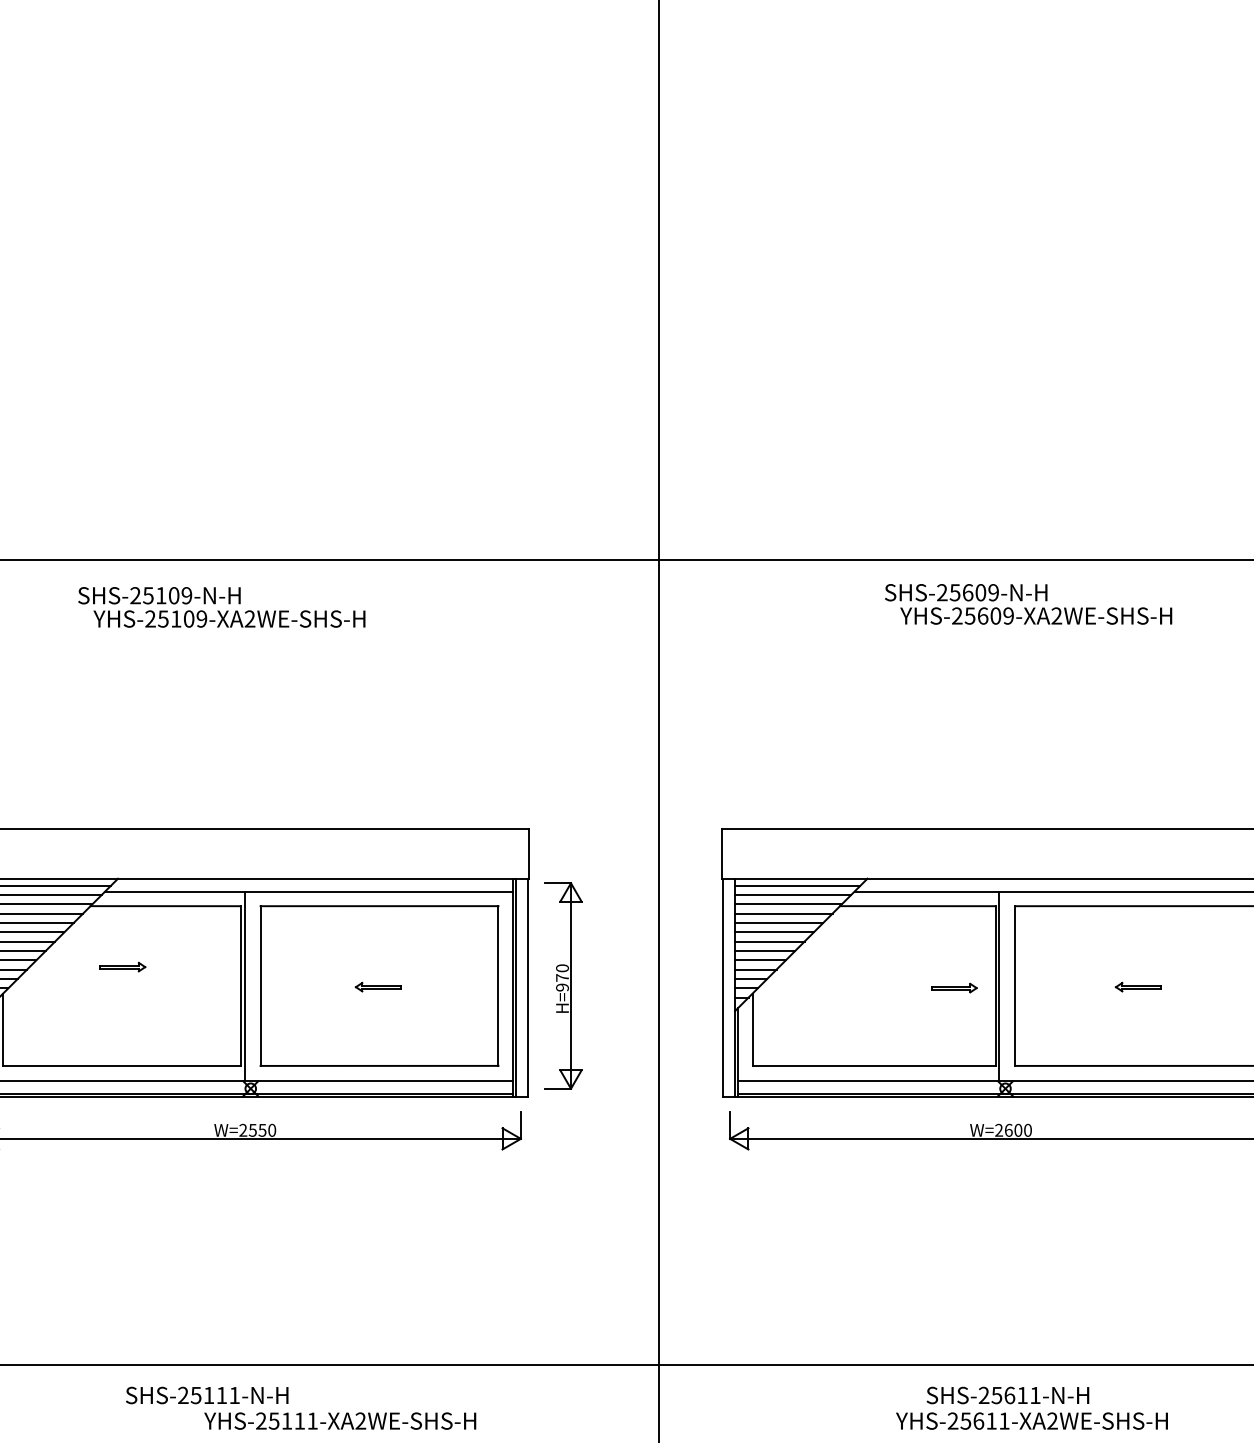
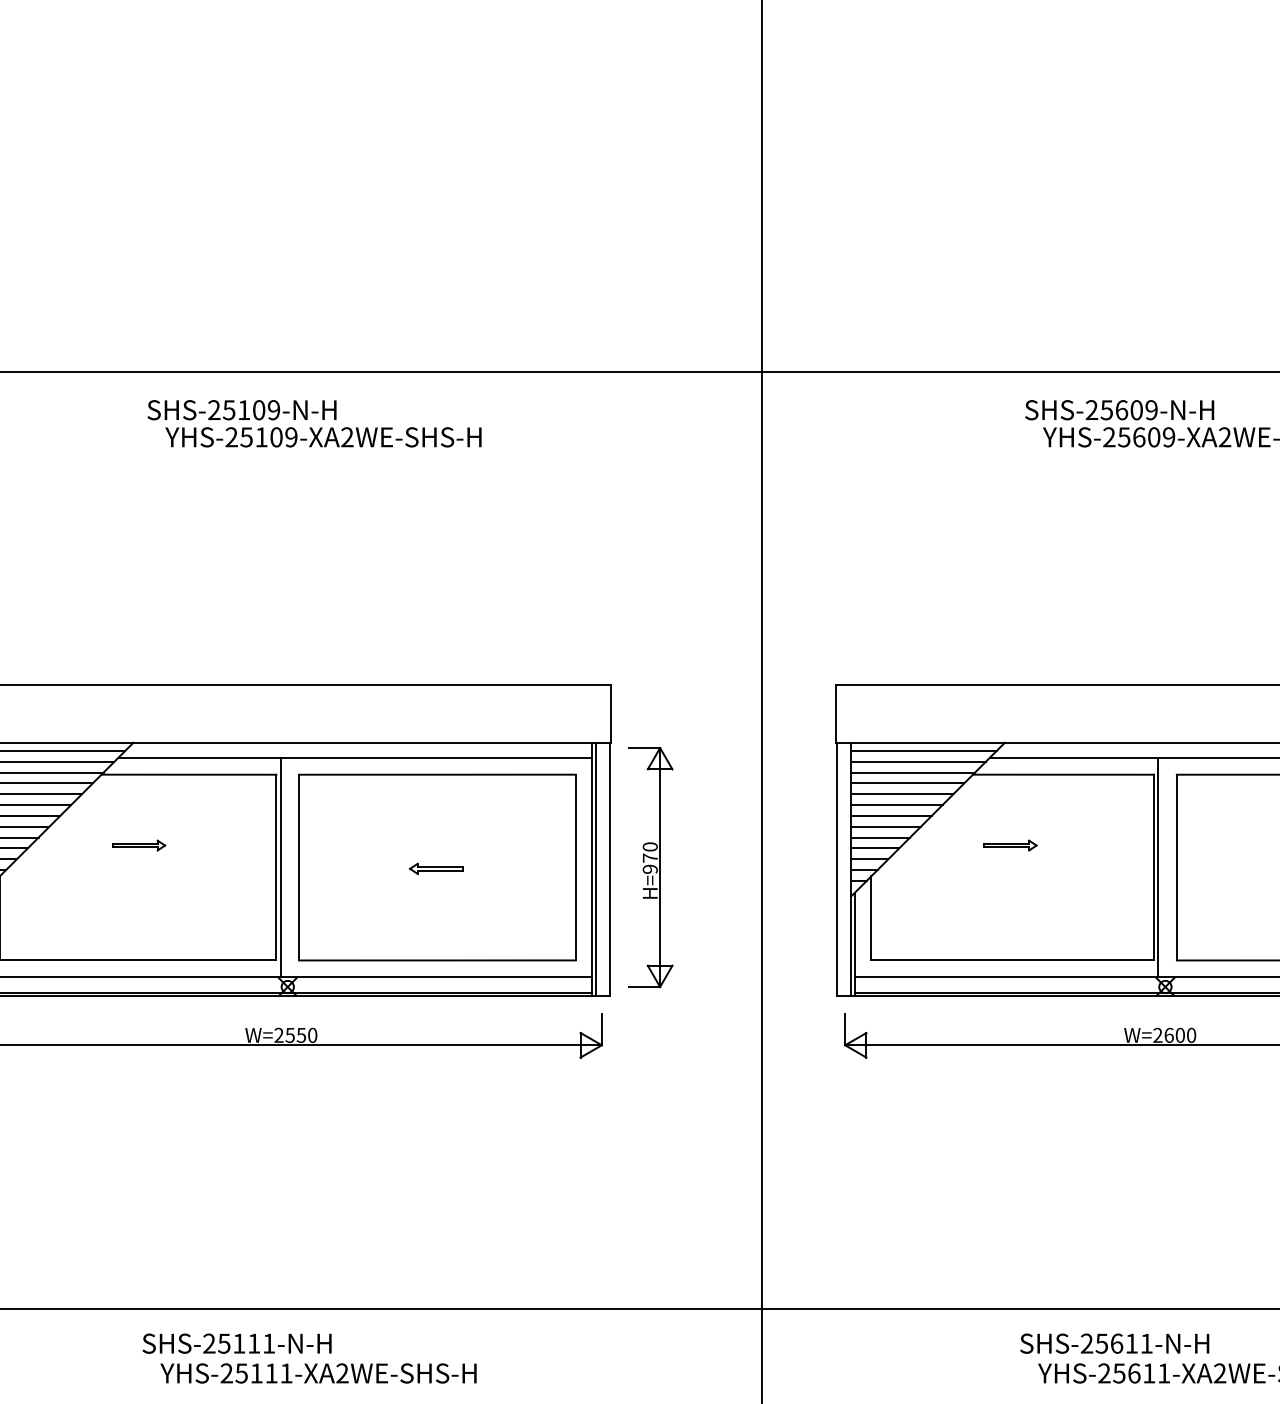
text: (221, 607) -> (314, 423), moved
part: (954, 987) -> (1010, 844), moved
text: (1007, 1395) -> (1114, 1343), moved
text: (340, 1420) -> (318, 1372), moved

